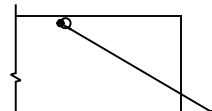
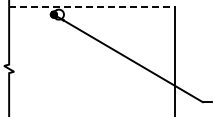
line: (99, 16) -> (92, 7), solid -> dashed

